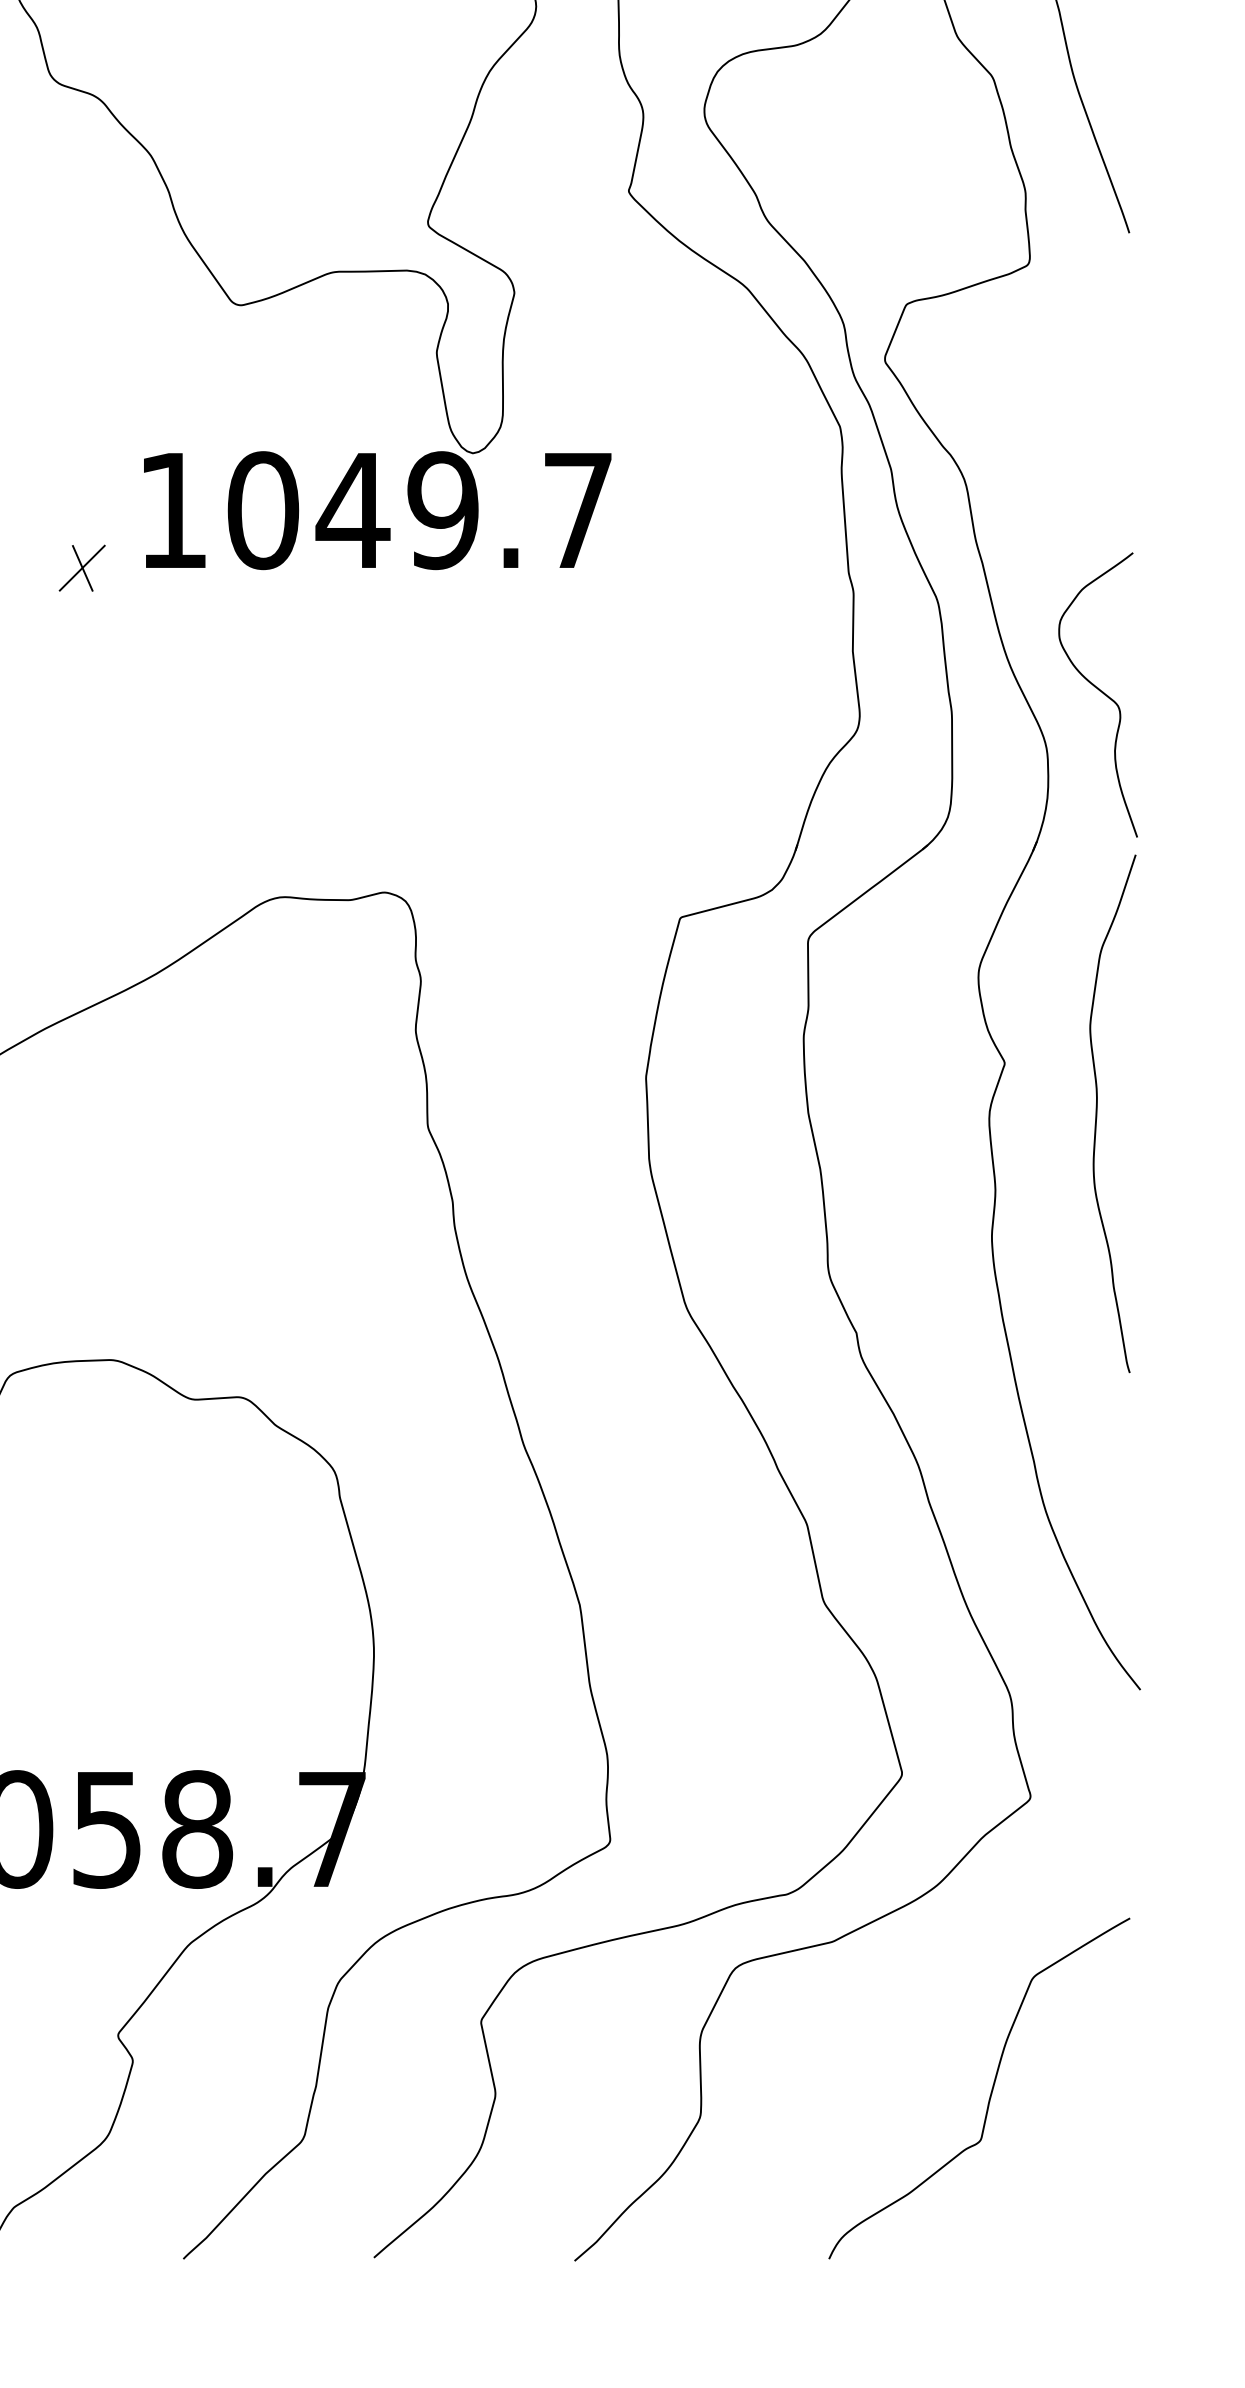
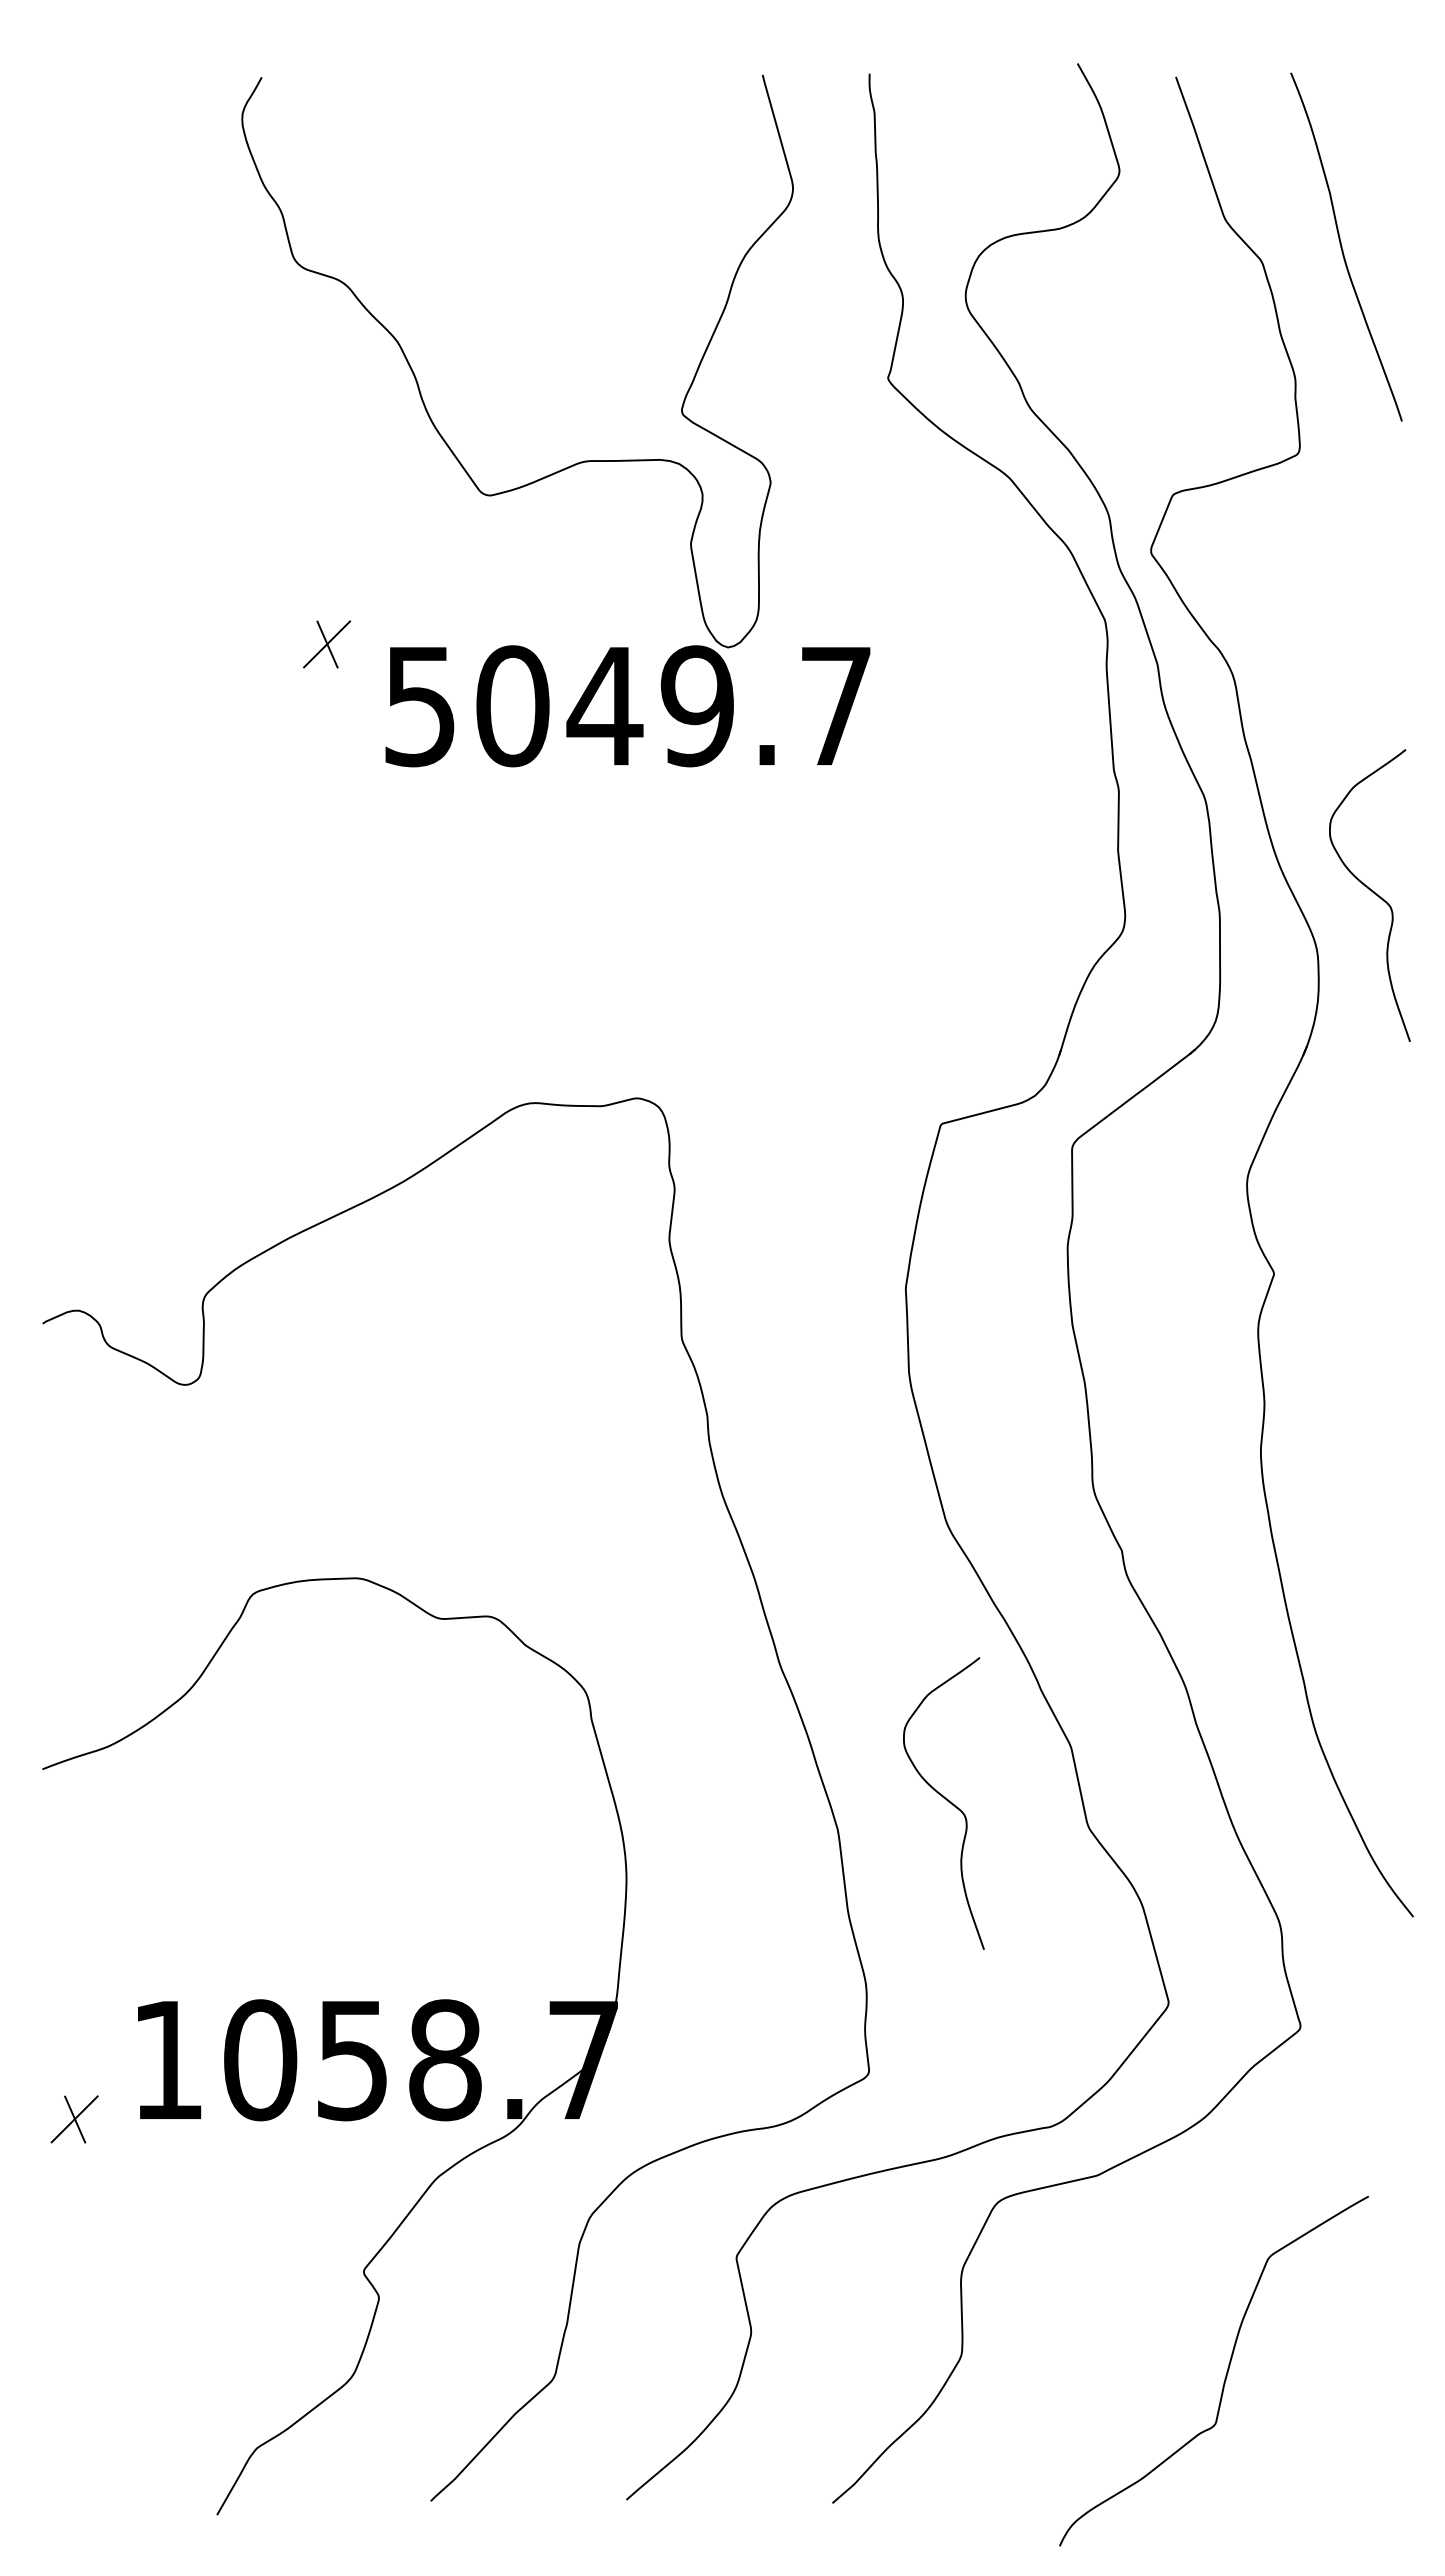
text: (172, 511) -> (419, 707), 1049.7 -> 5049.7
part: (82, 568) -> (327, 644), moved
curve: (1097, 1113) -> (1369, 1325), removed
curve: (685, 1576) -> (946, 1800), added
curve: (990, 2092) -> (1225, 2375), moved

